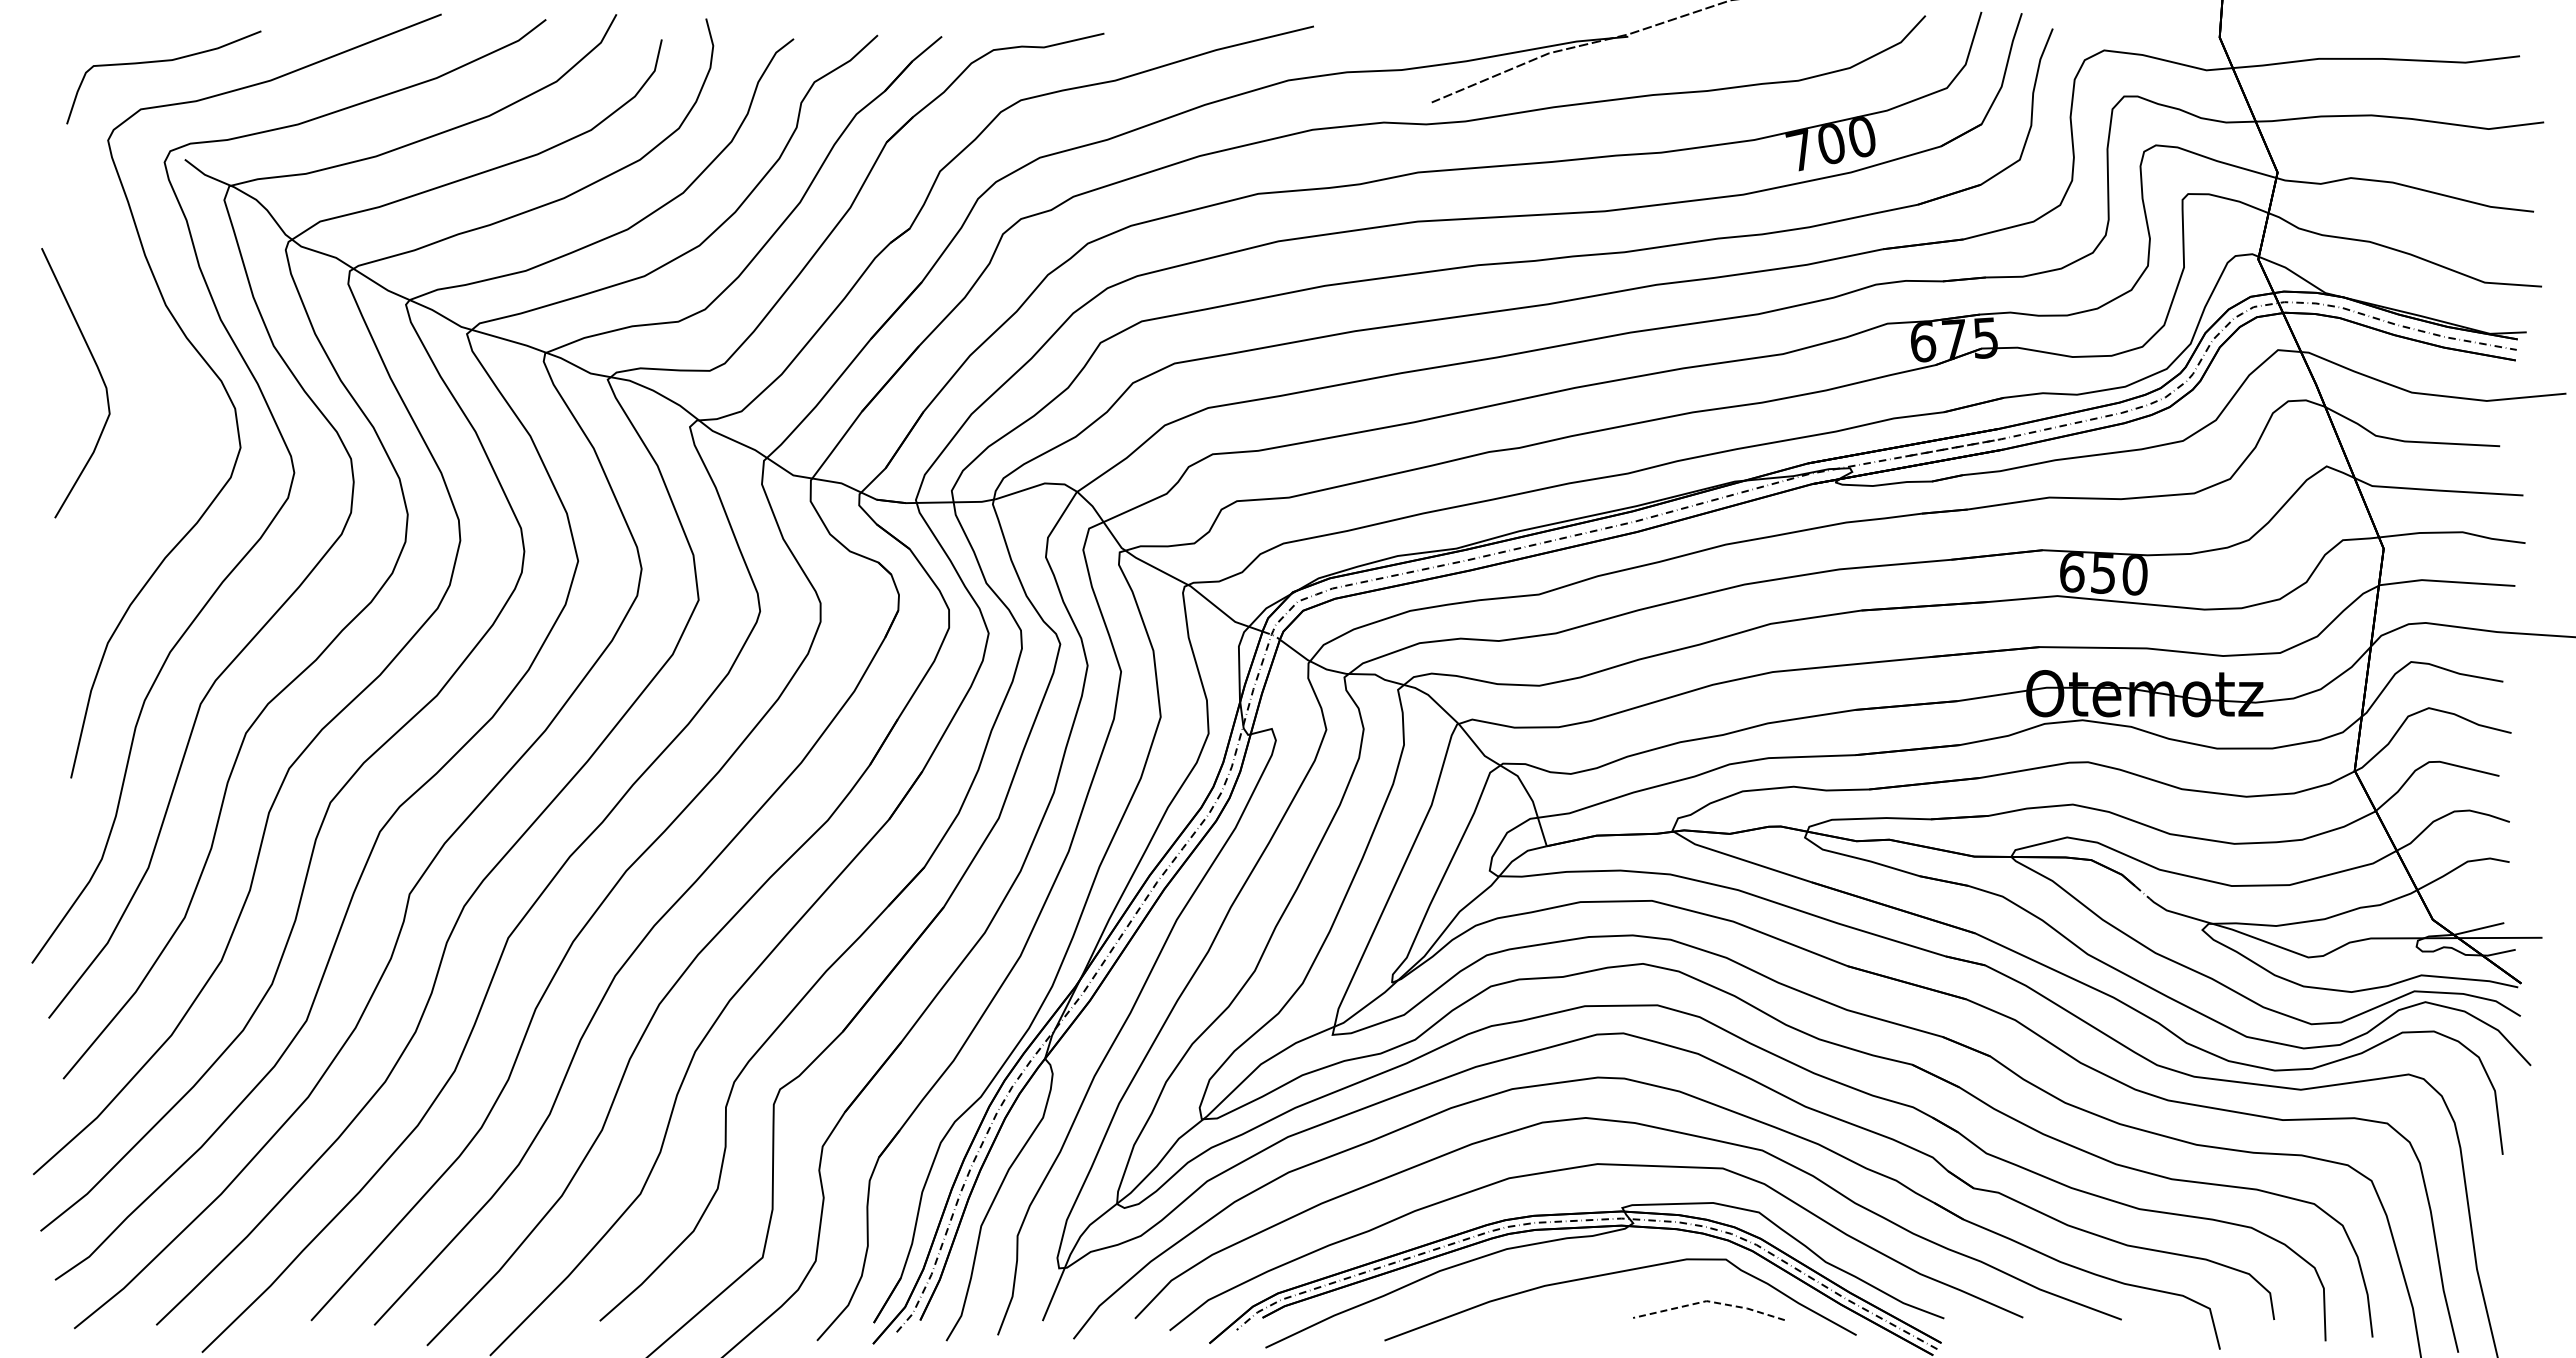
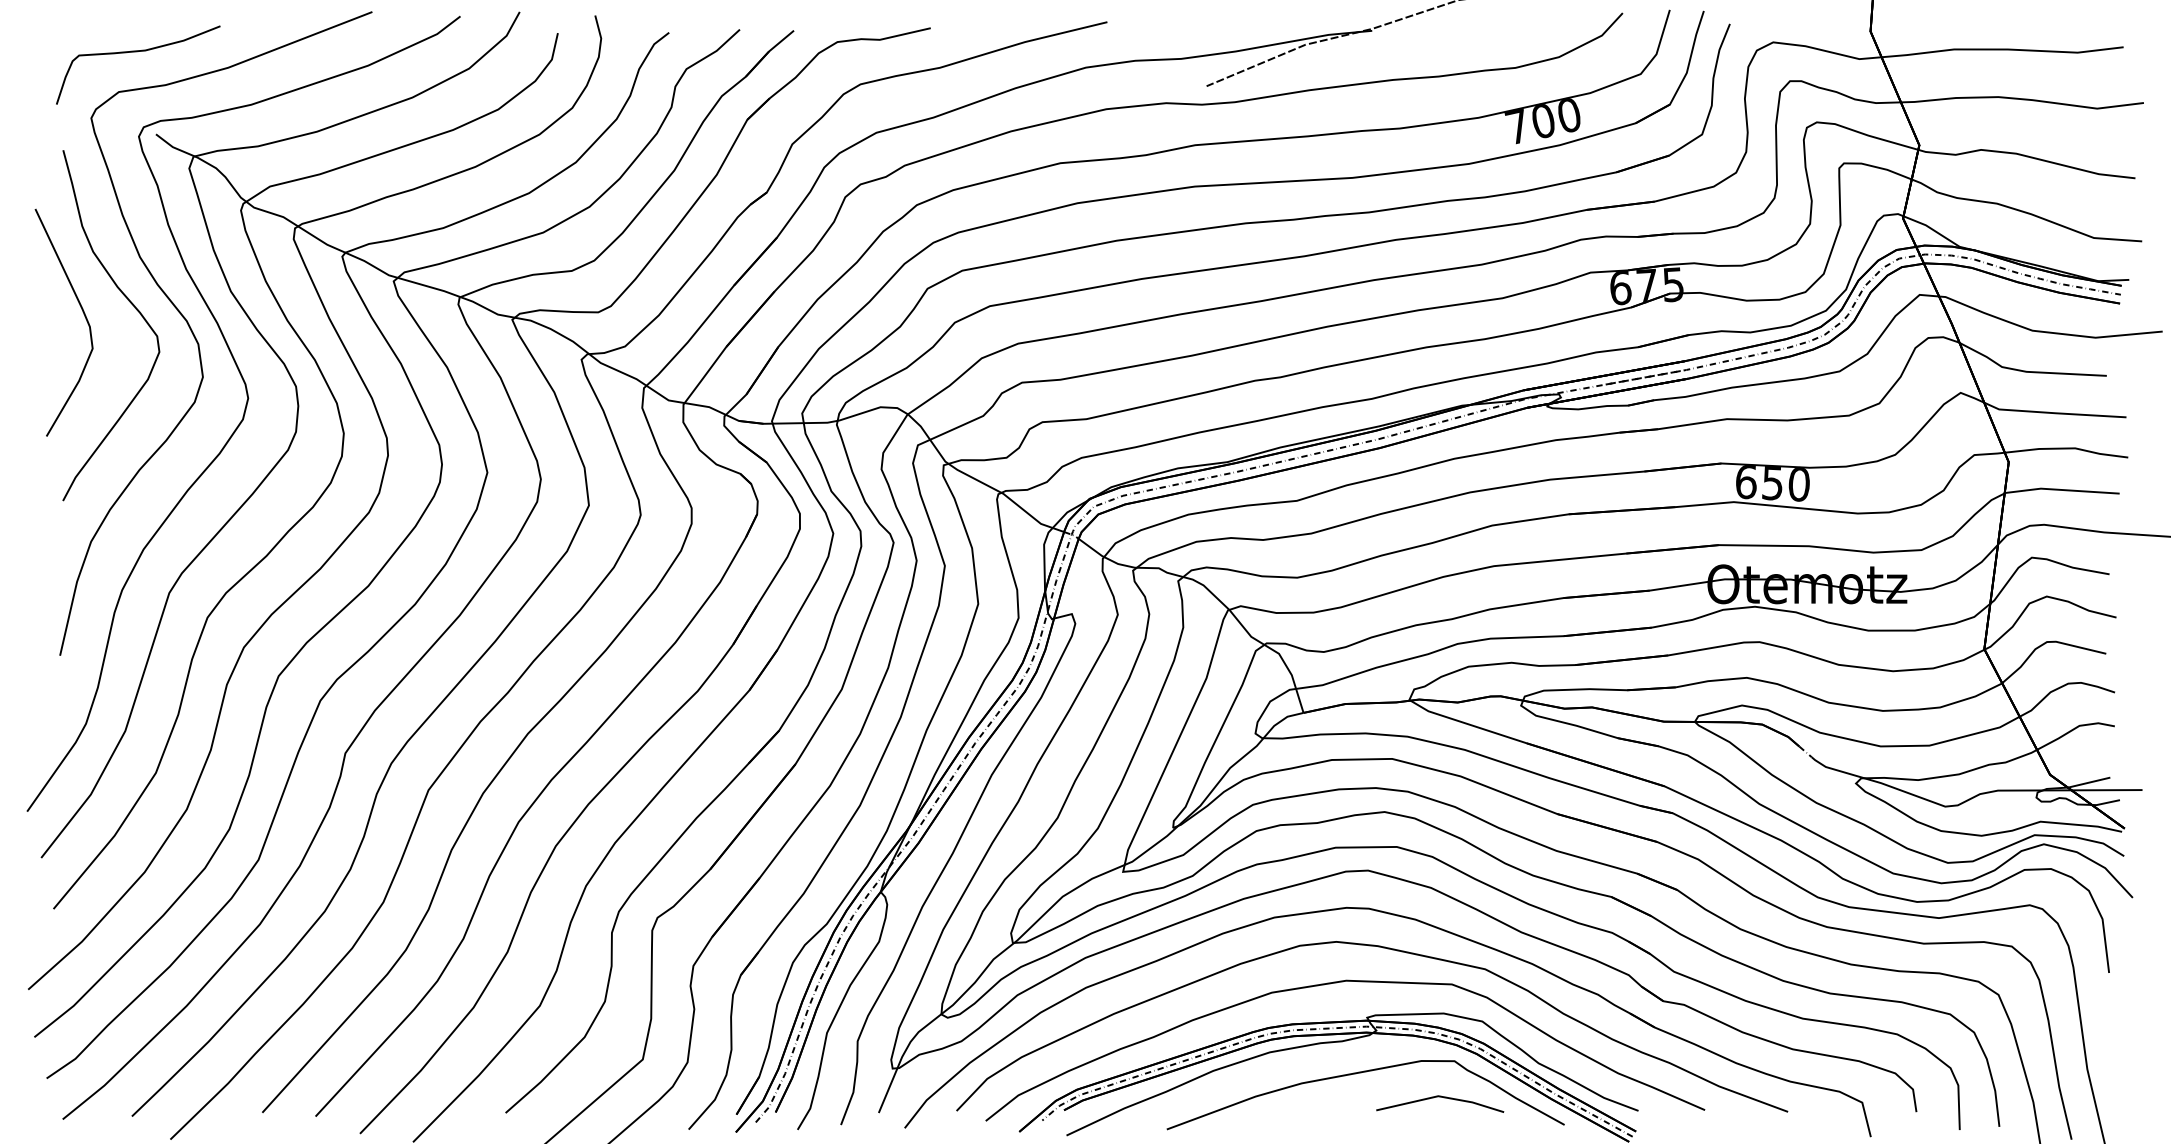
curve: (156, 362) -> (132, 305), added
line: (1709, 1301) -> (1440, 1096), dashed -> solid

